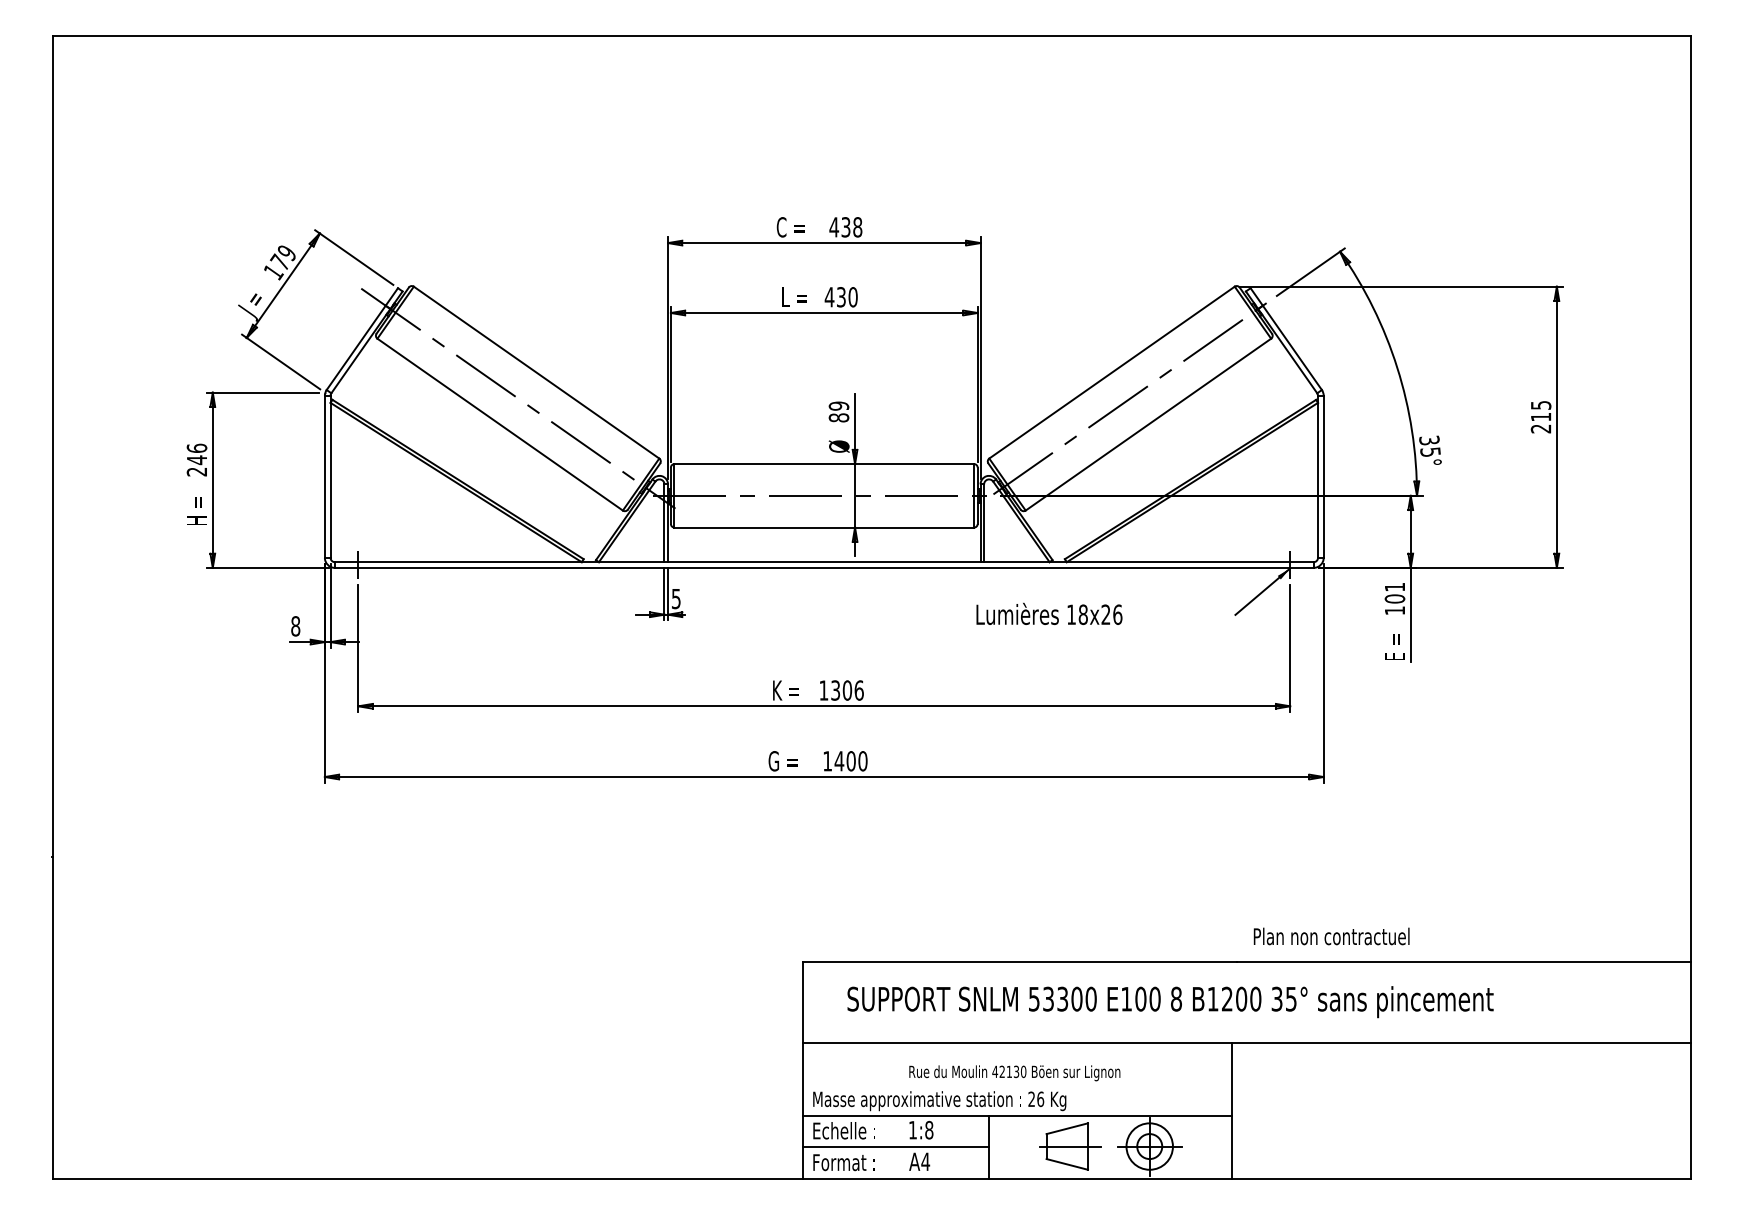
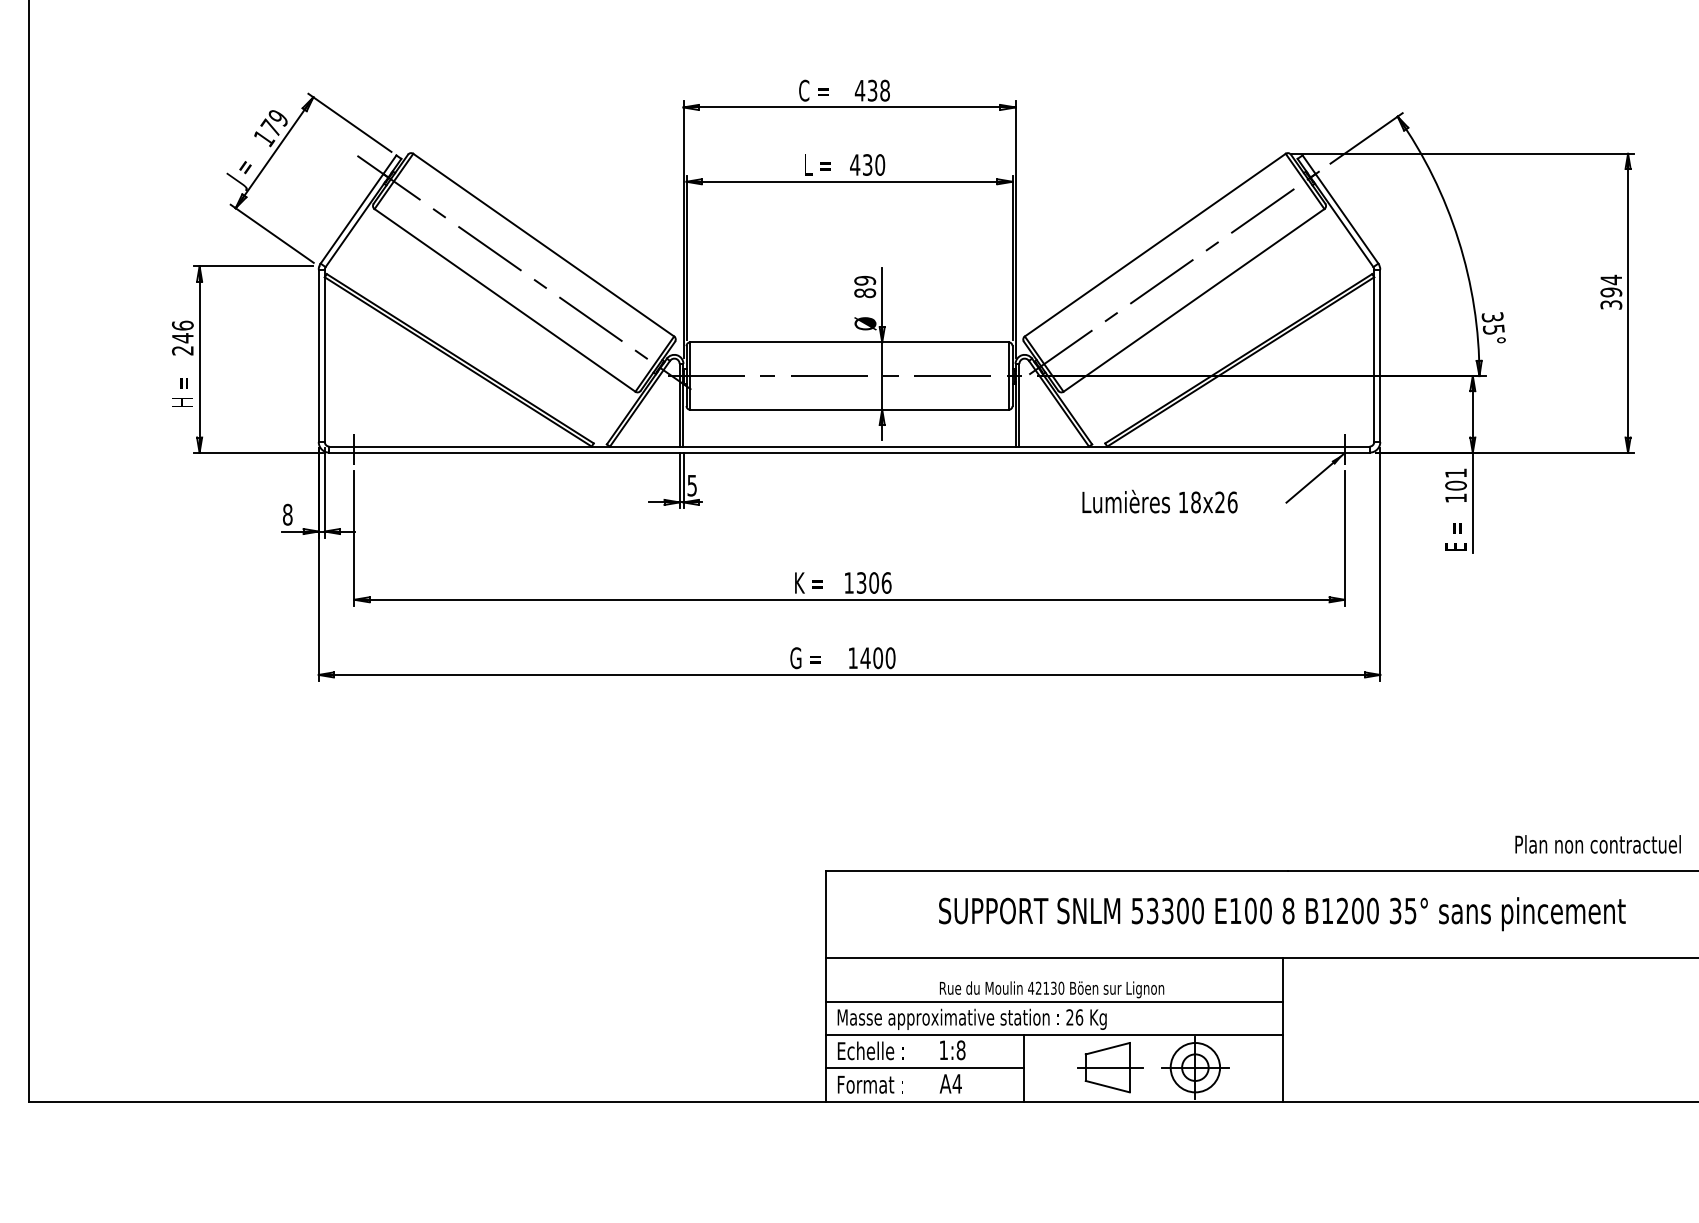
text: (1540, 416) -> (1610, 291), 215 -> 394
text: (1049, 613) -> (1160, 501), moved
text: (1331, 936) -> (1597, 844), moved
text: (1170, 1002) -> (1282, 914), moved
line: (1017, 1084) -> (1054, 1001), added

